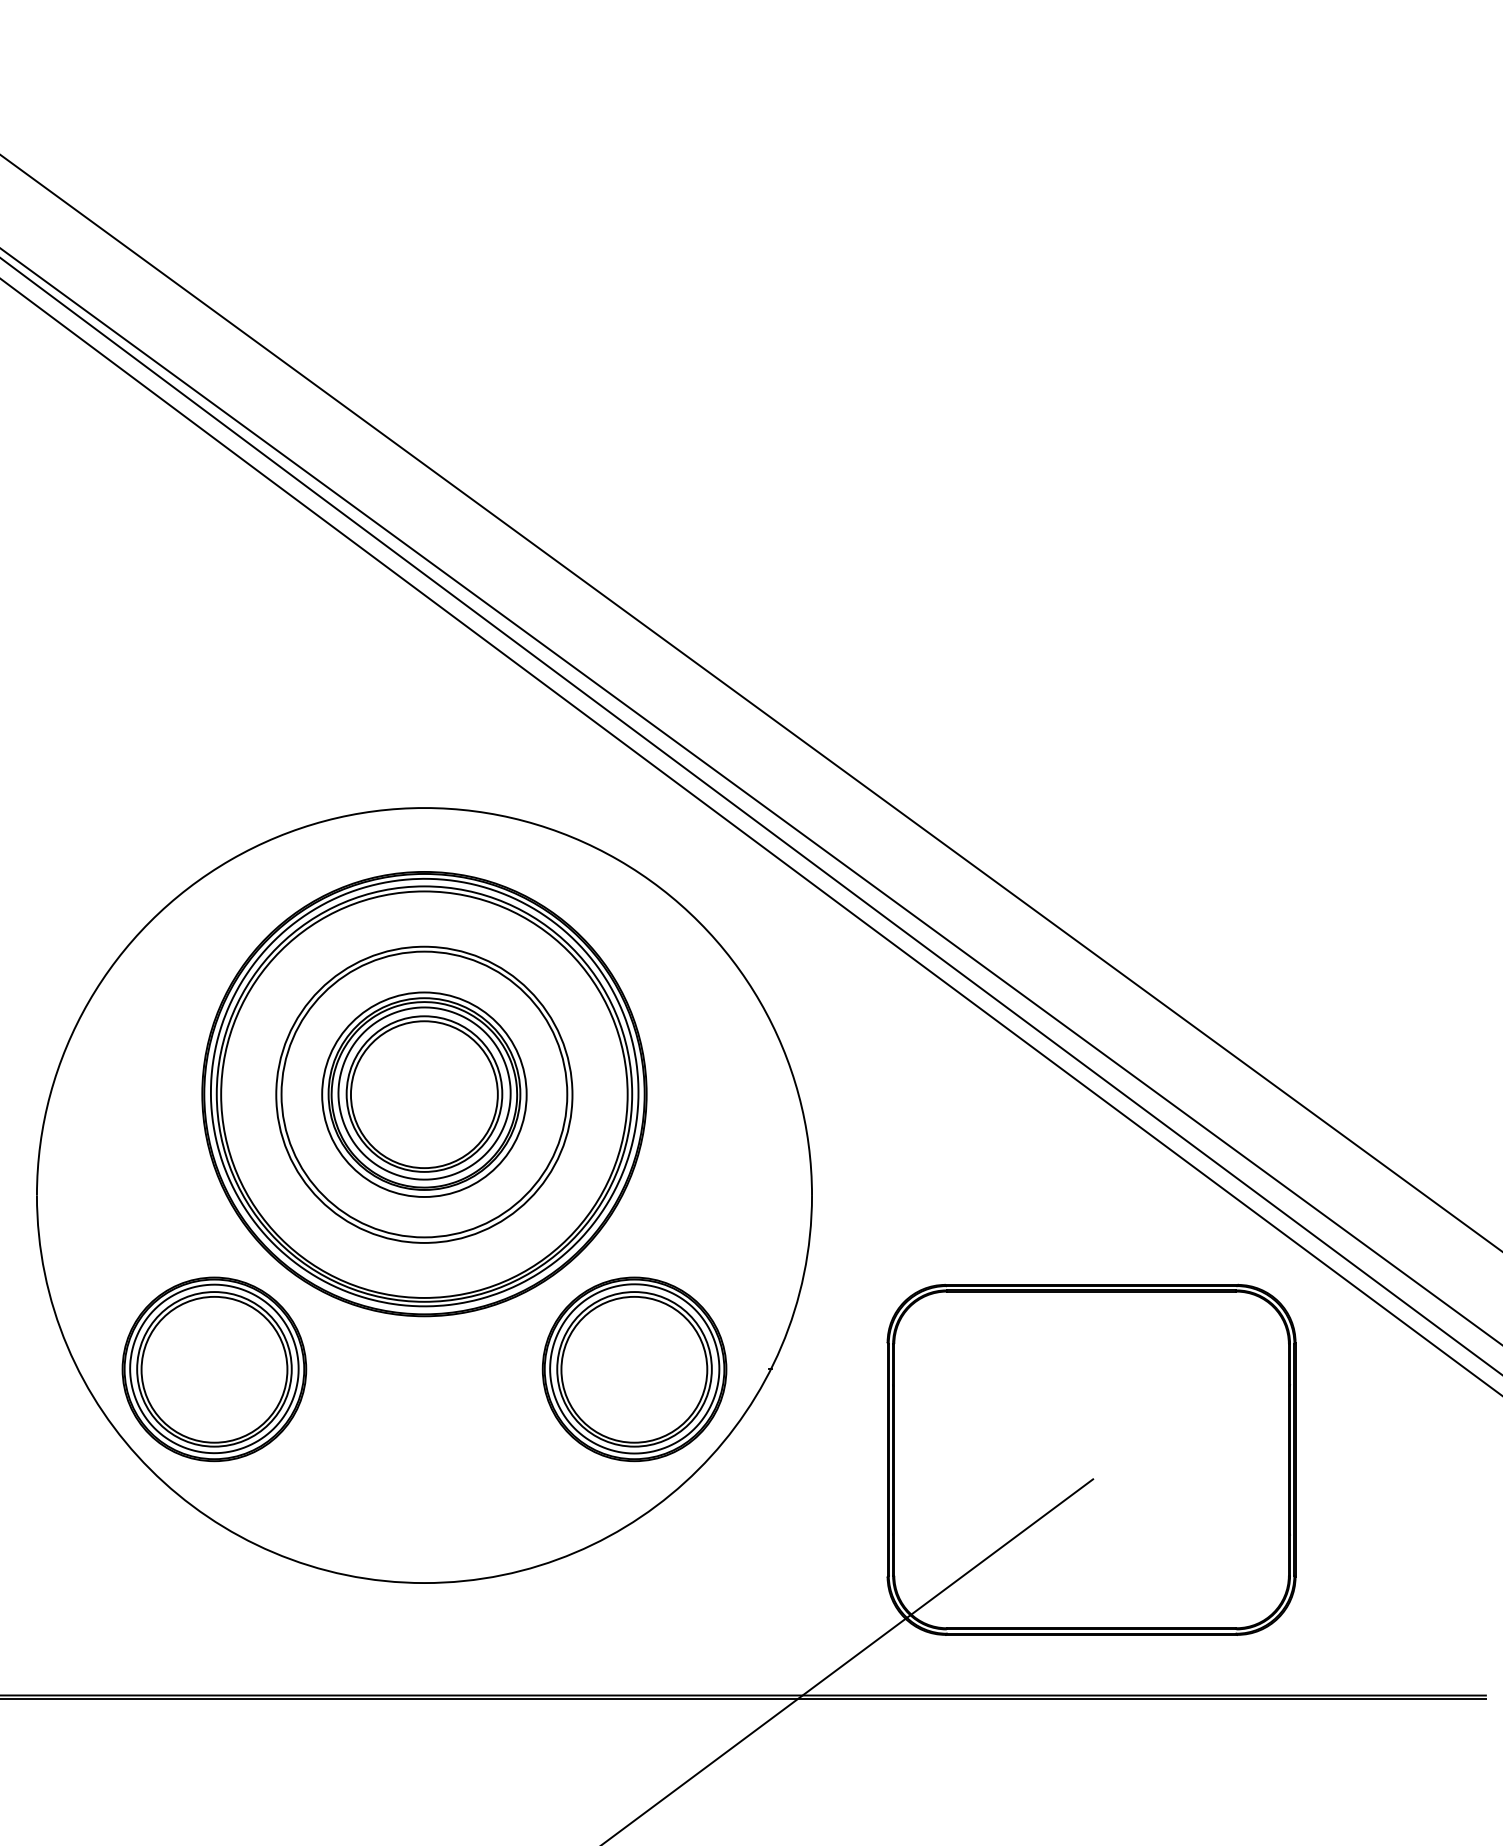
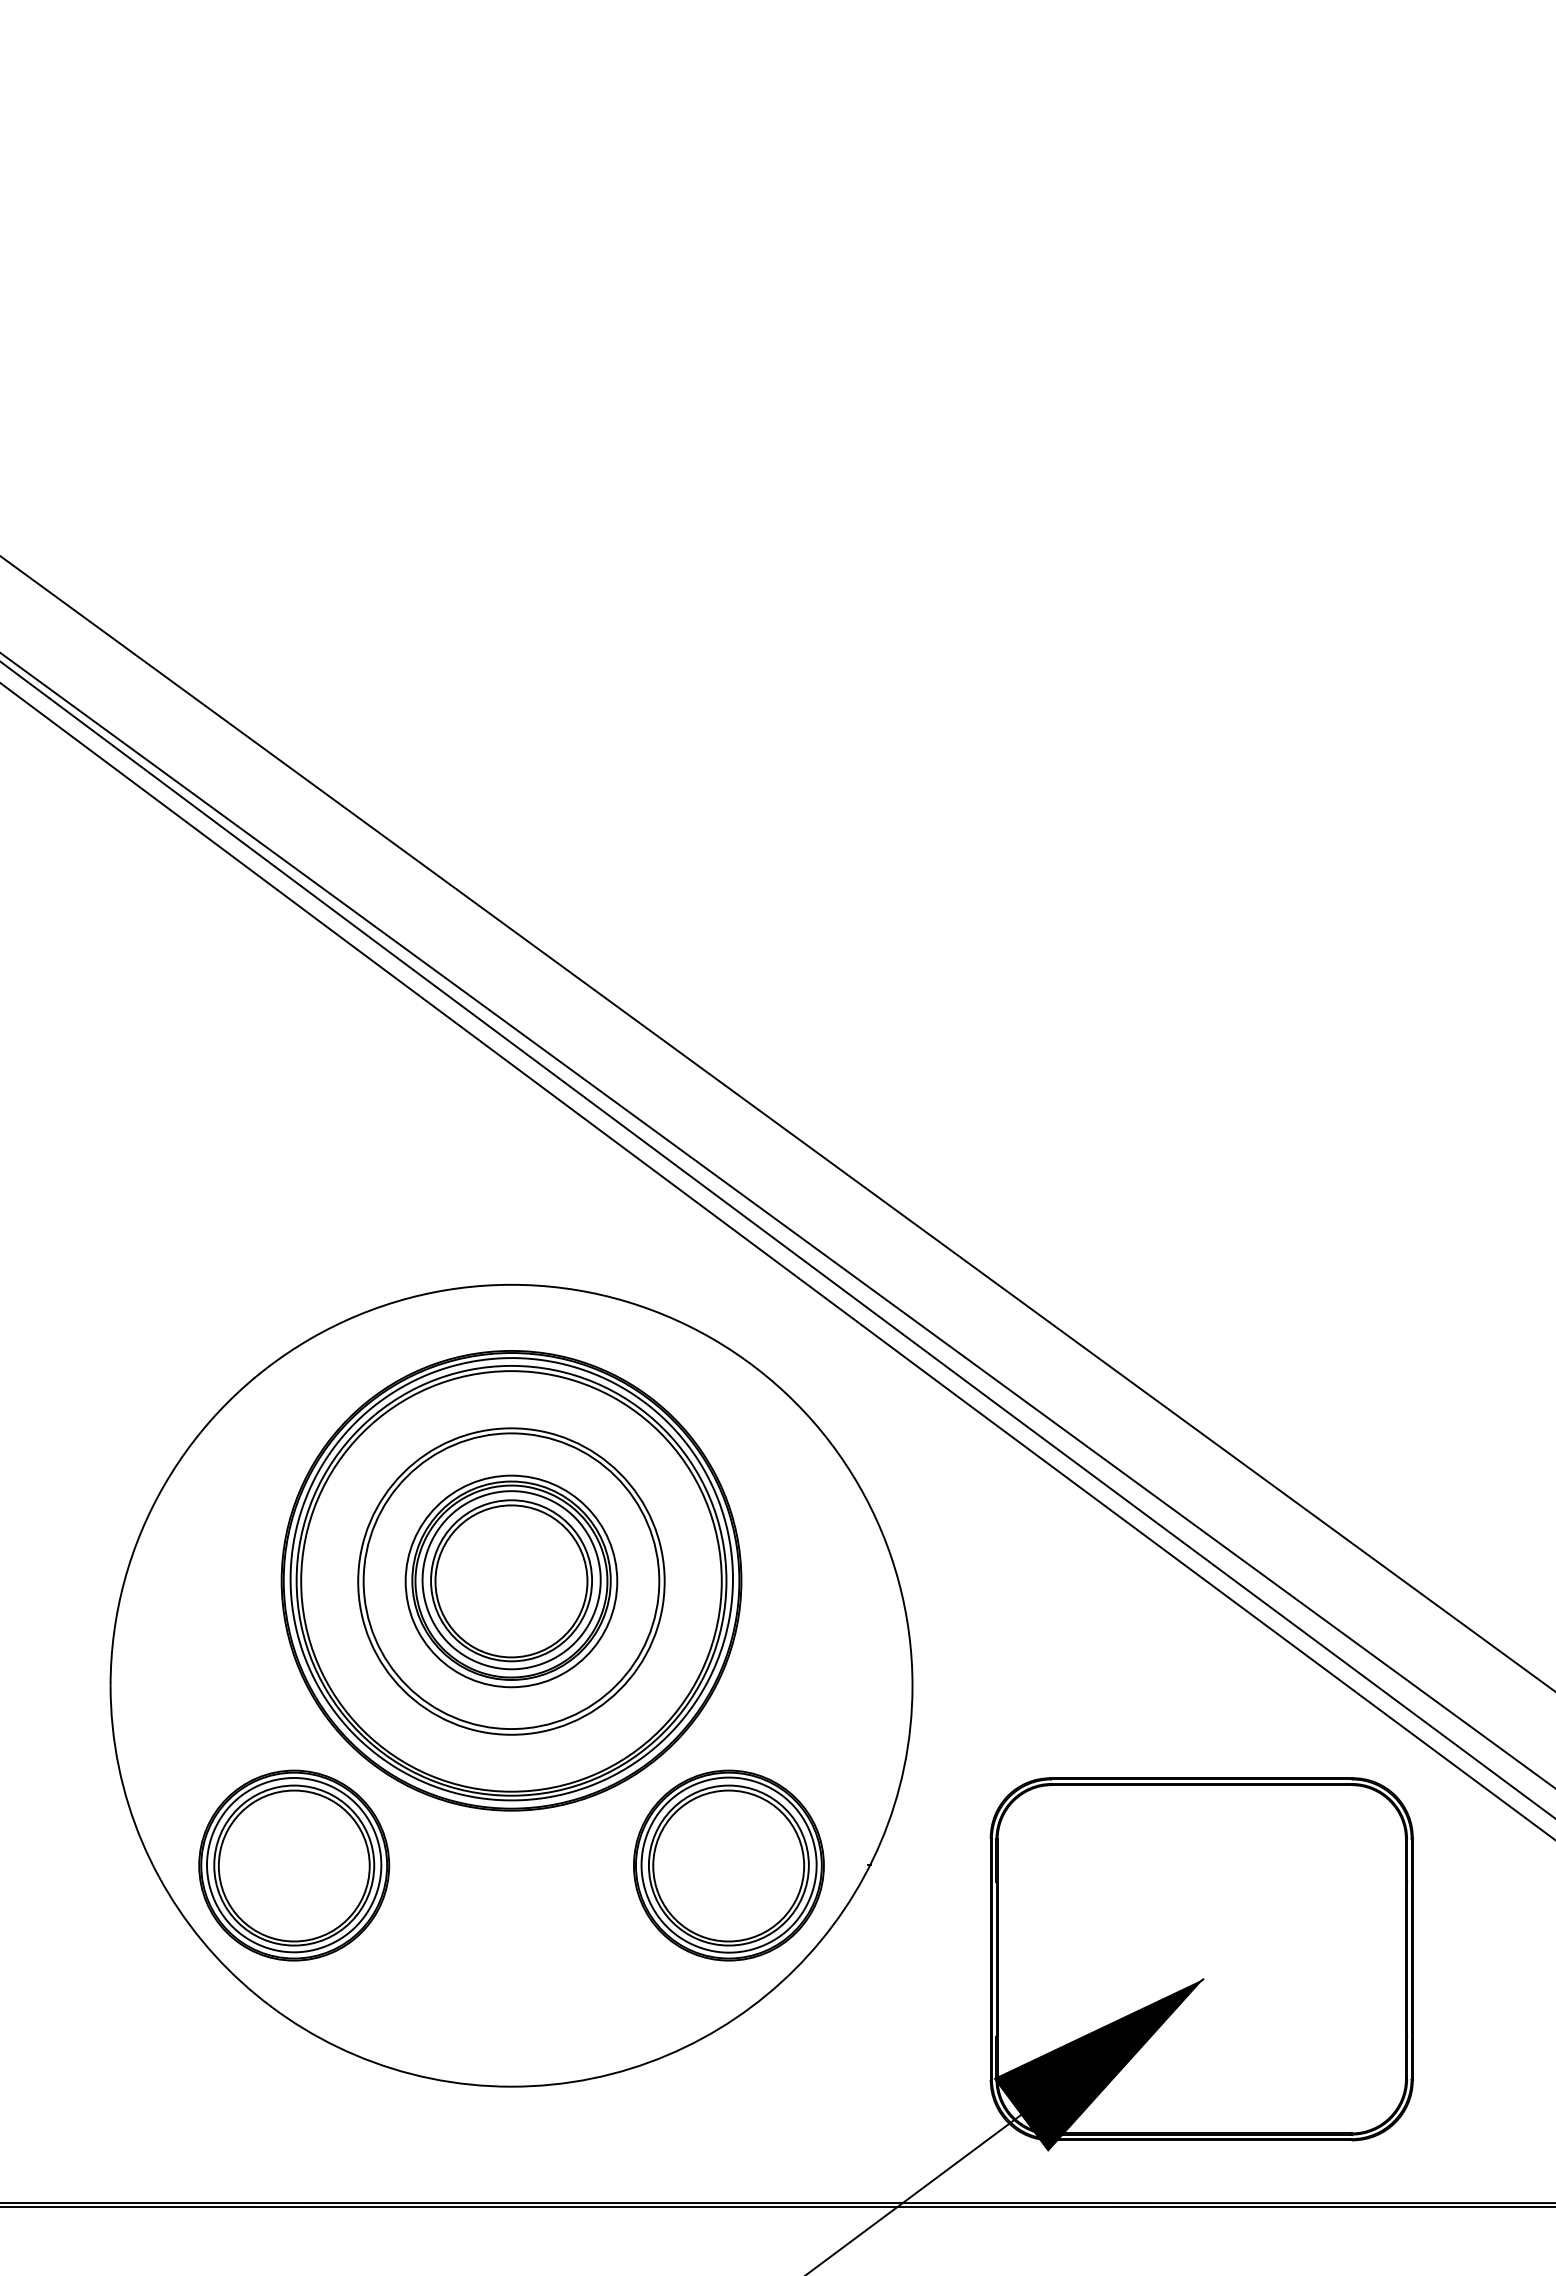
fill: (991, 1561) -> (1098, 2064), added

